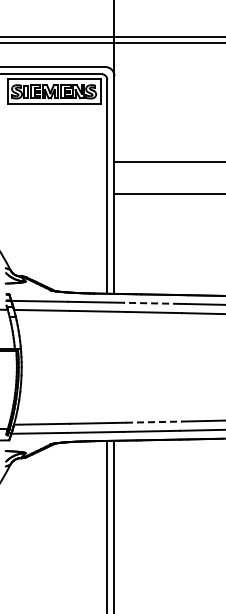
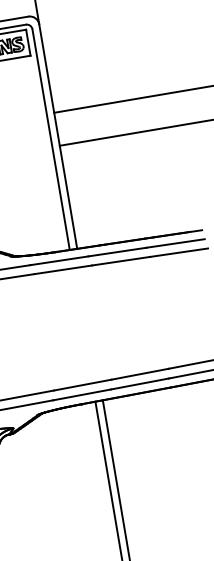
line: (151, 303) -> (117, 252), dashed -> solid
line: (153, 422) -> (139, 374), dashed -> solid

